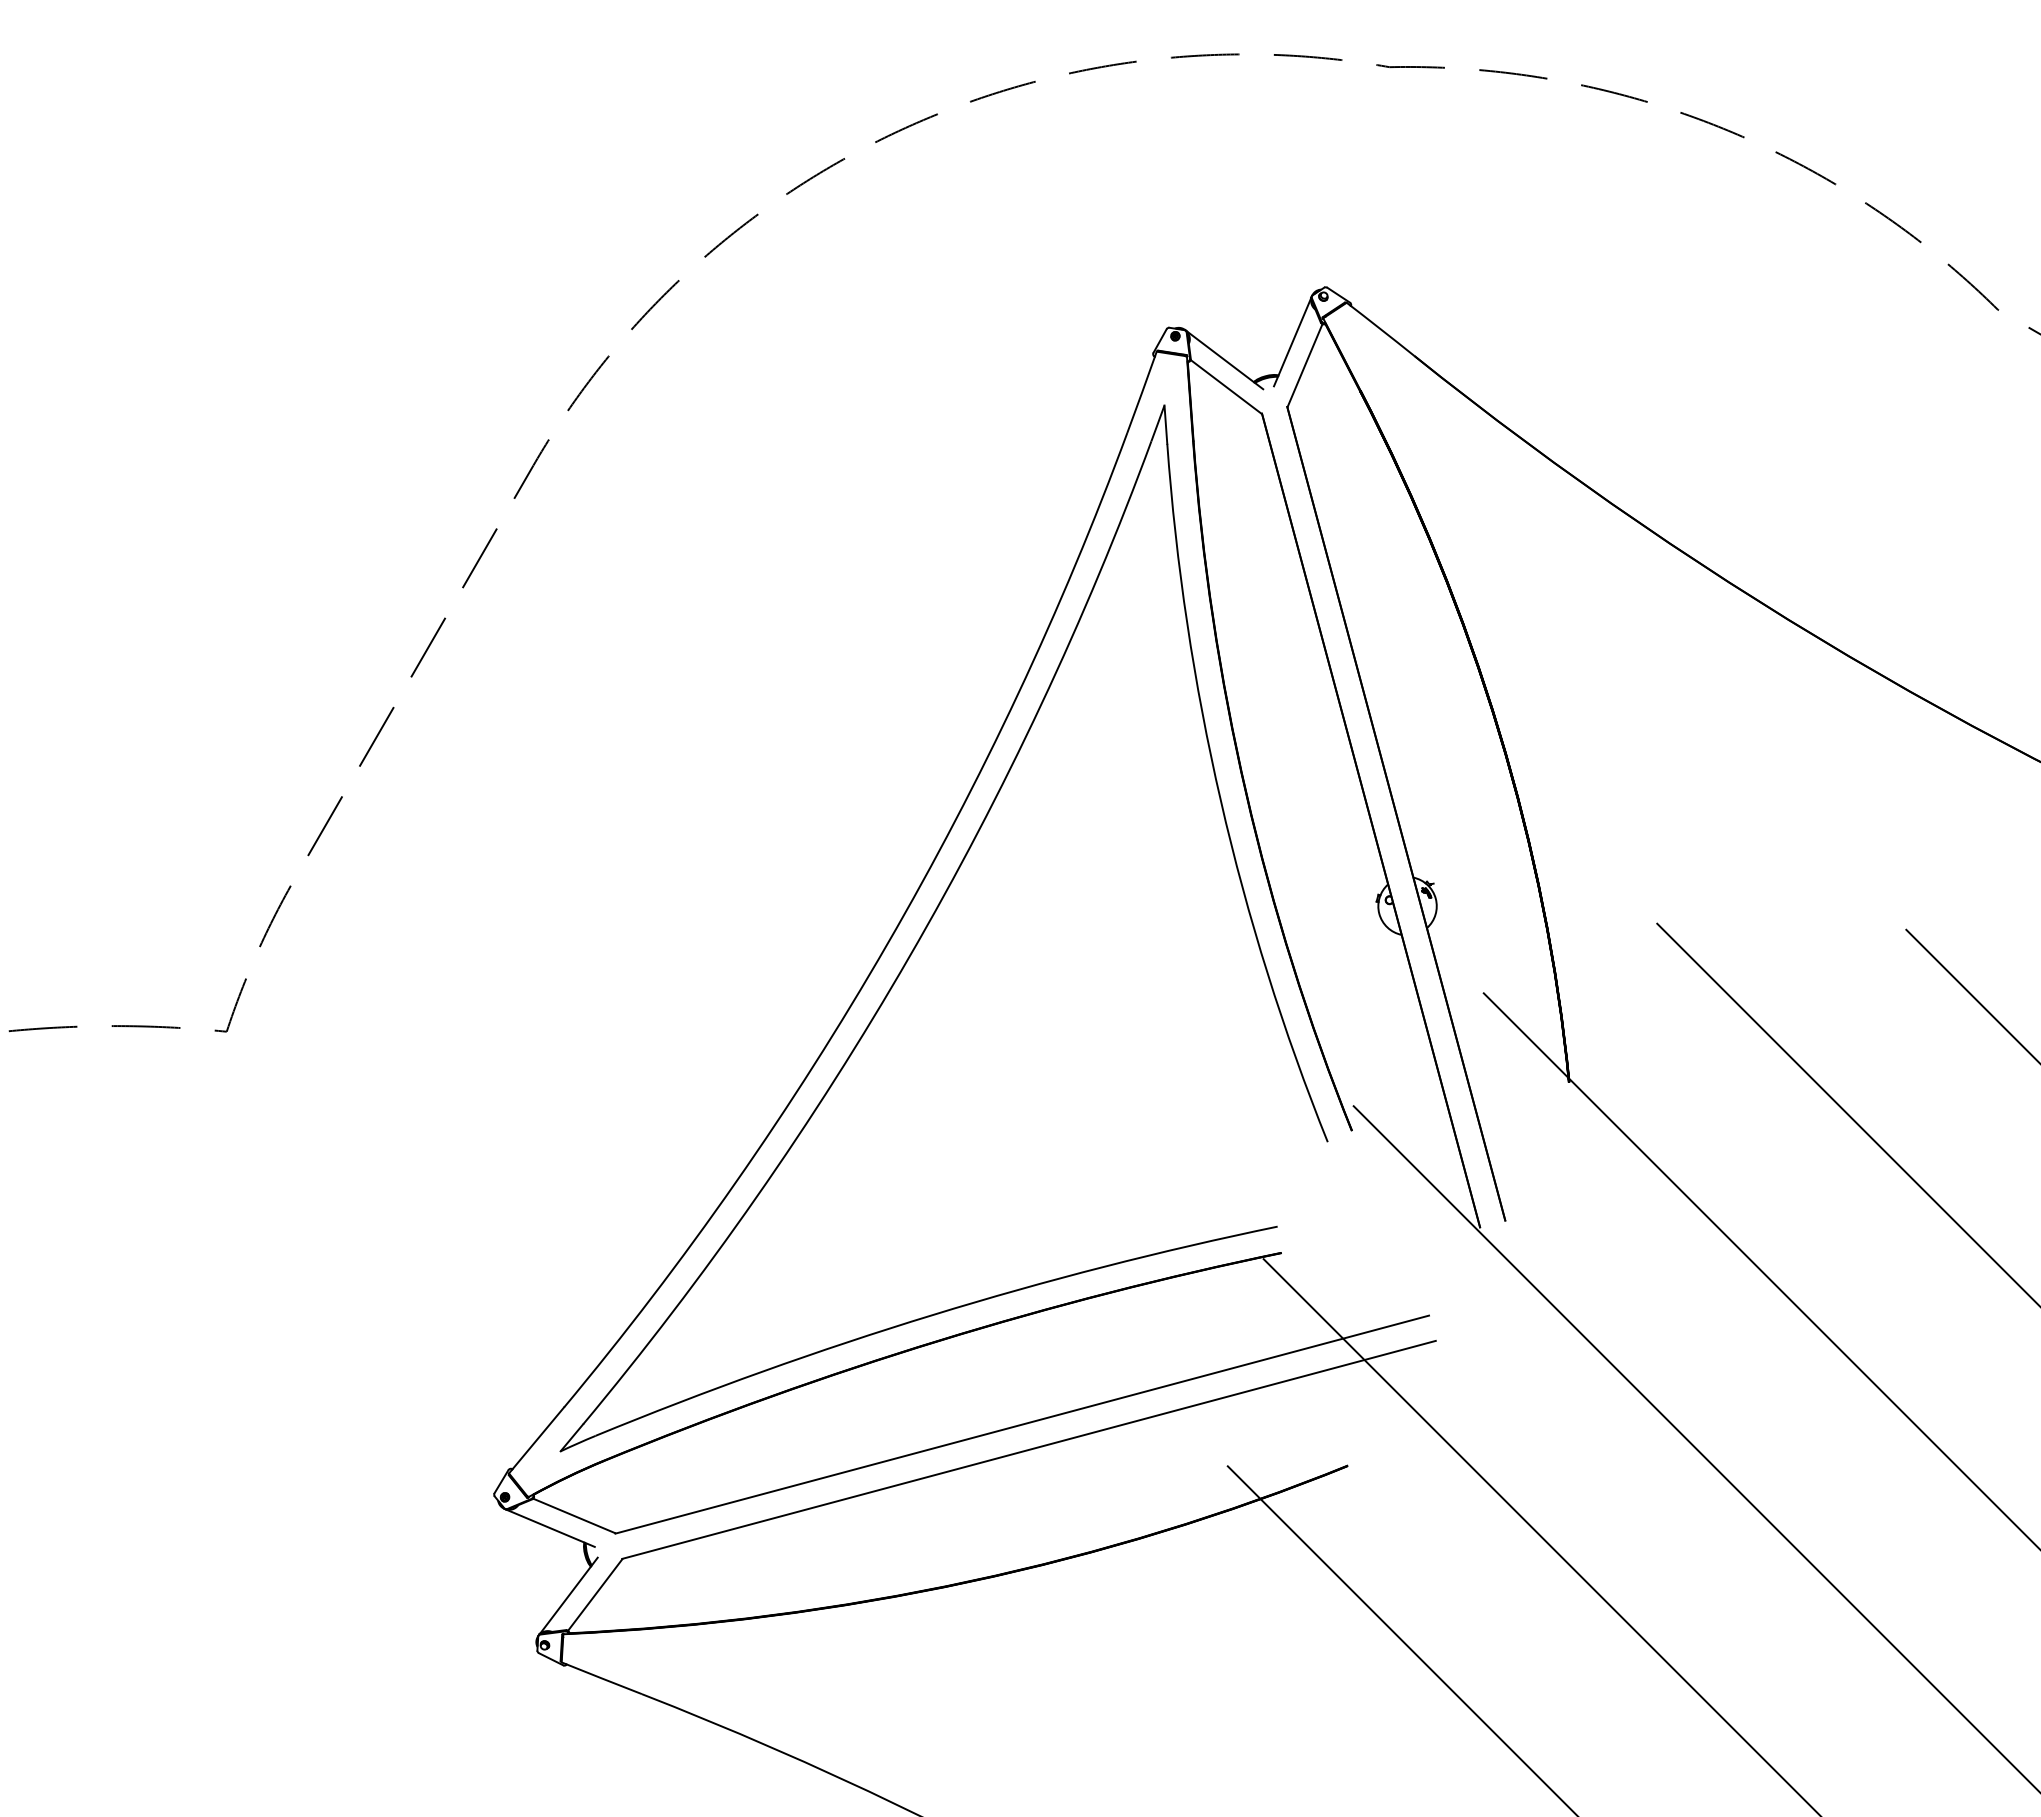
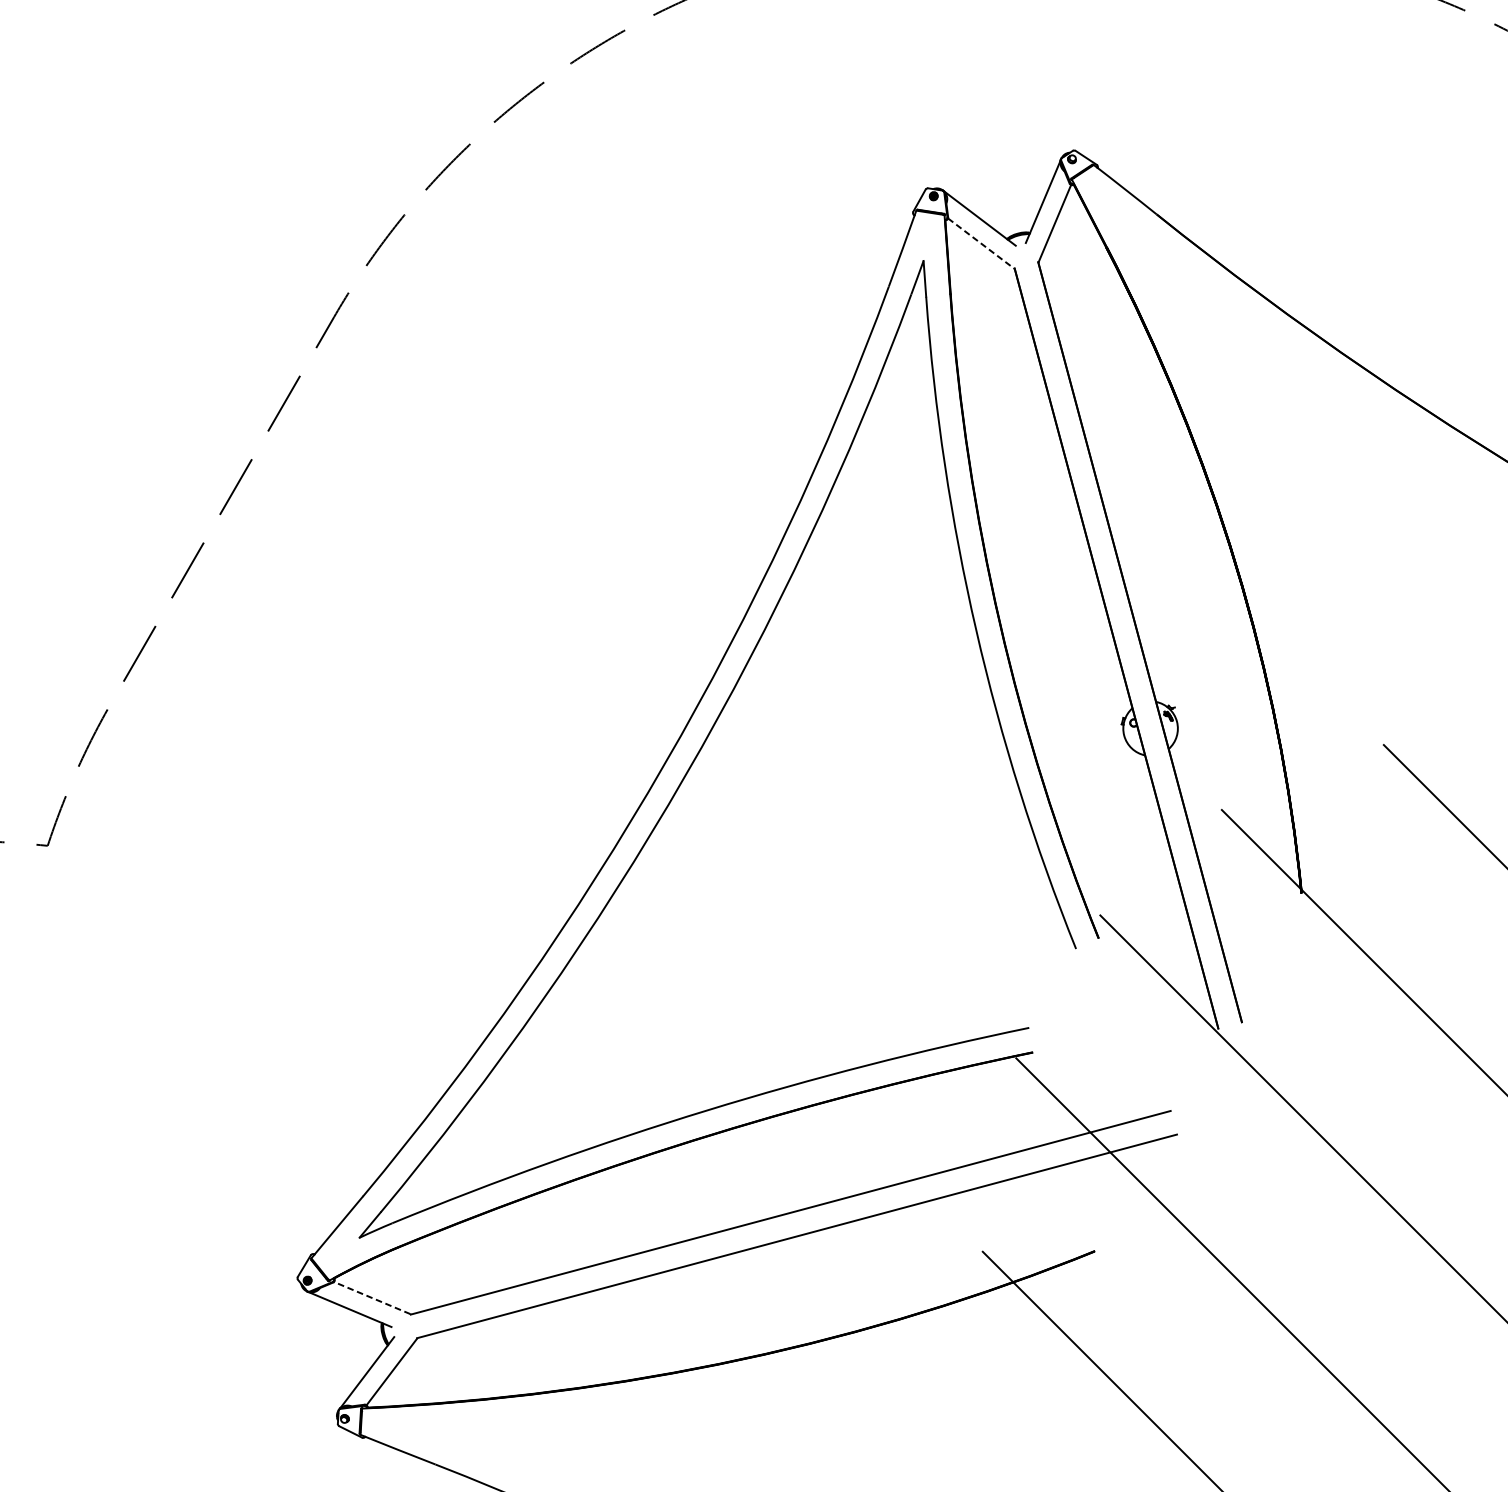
line: (1226, 387) -> (981, 244), solid -> dashed
line: (573, 1515) -> (371, 1297), solid -> dashed

